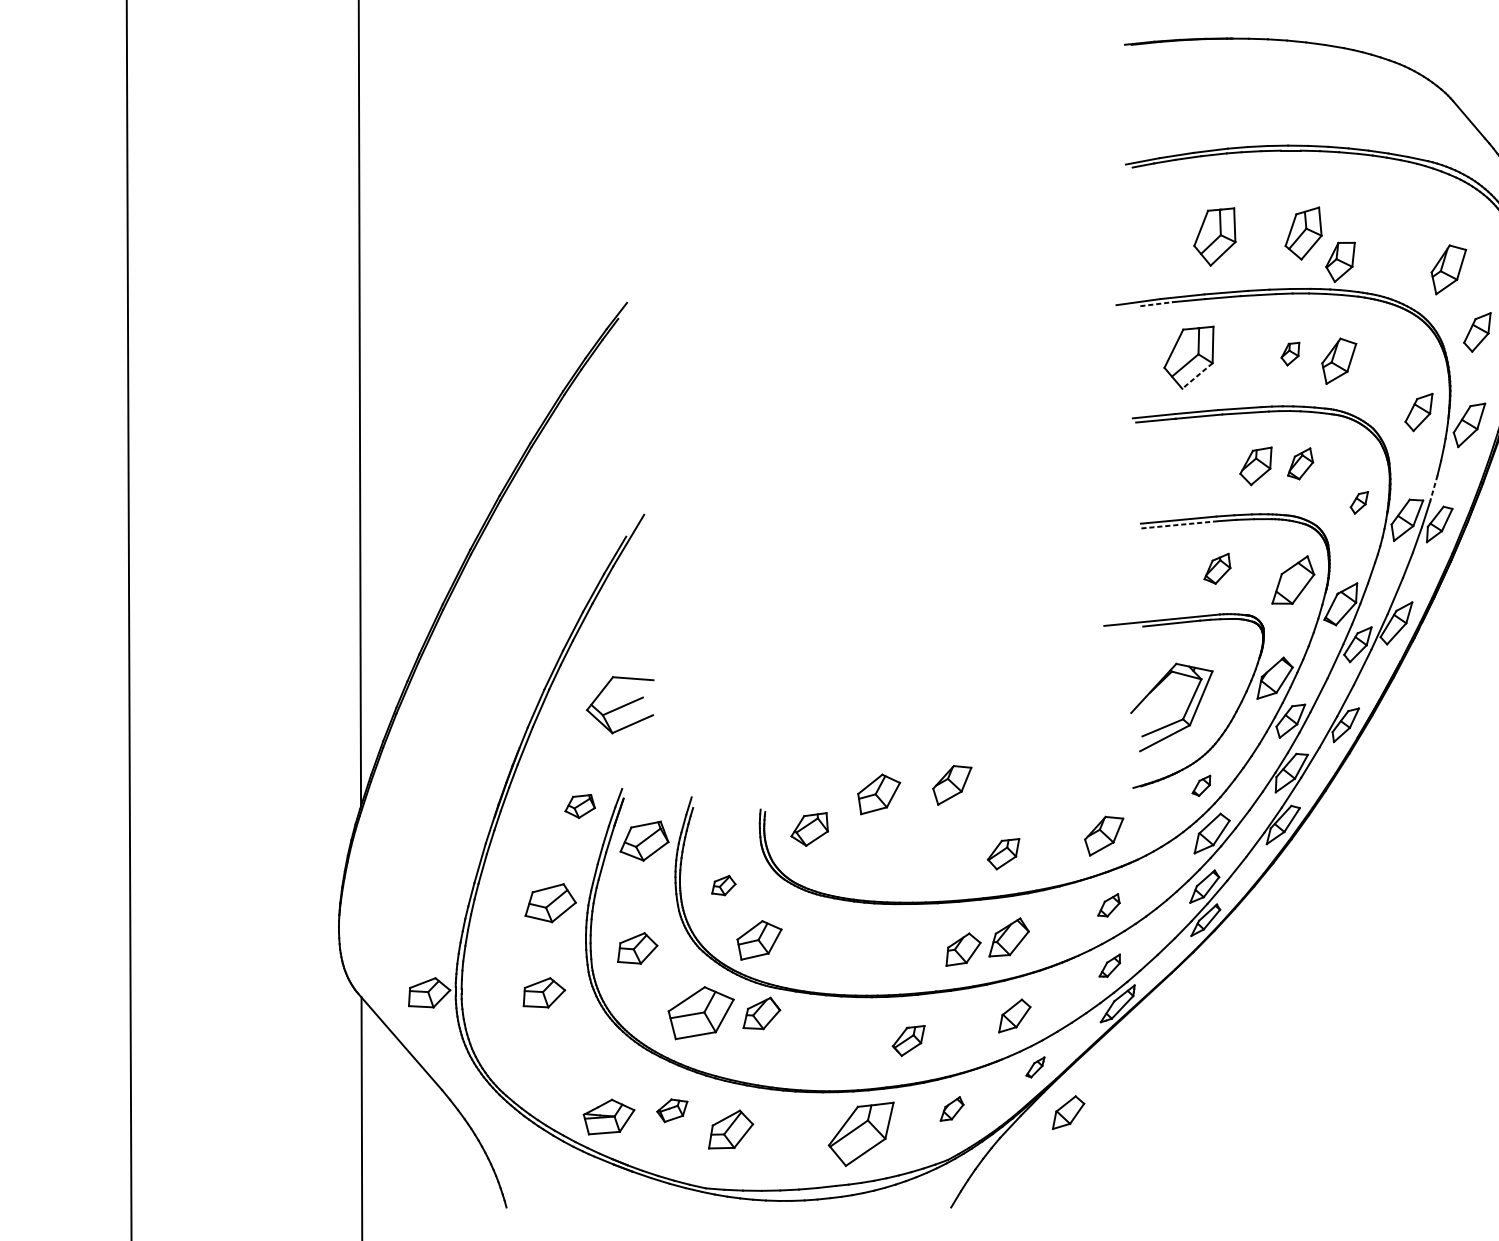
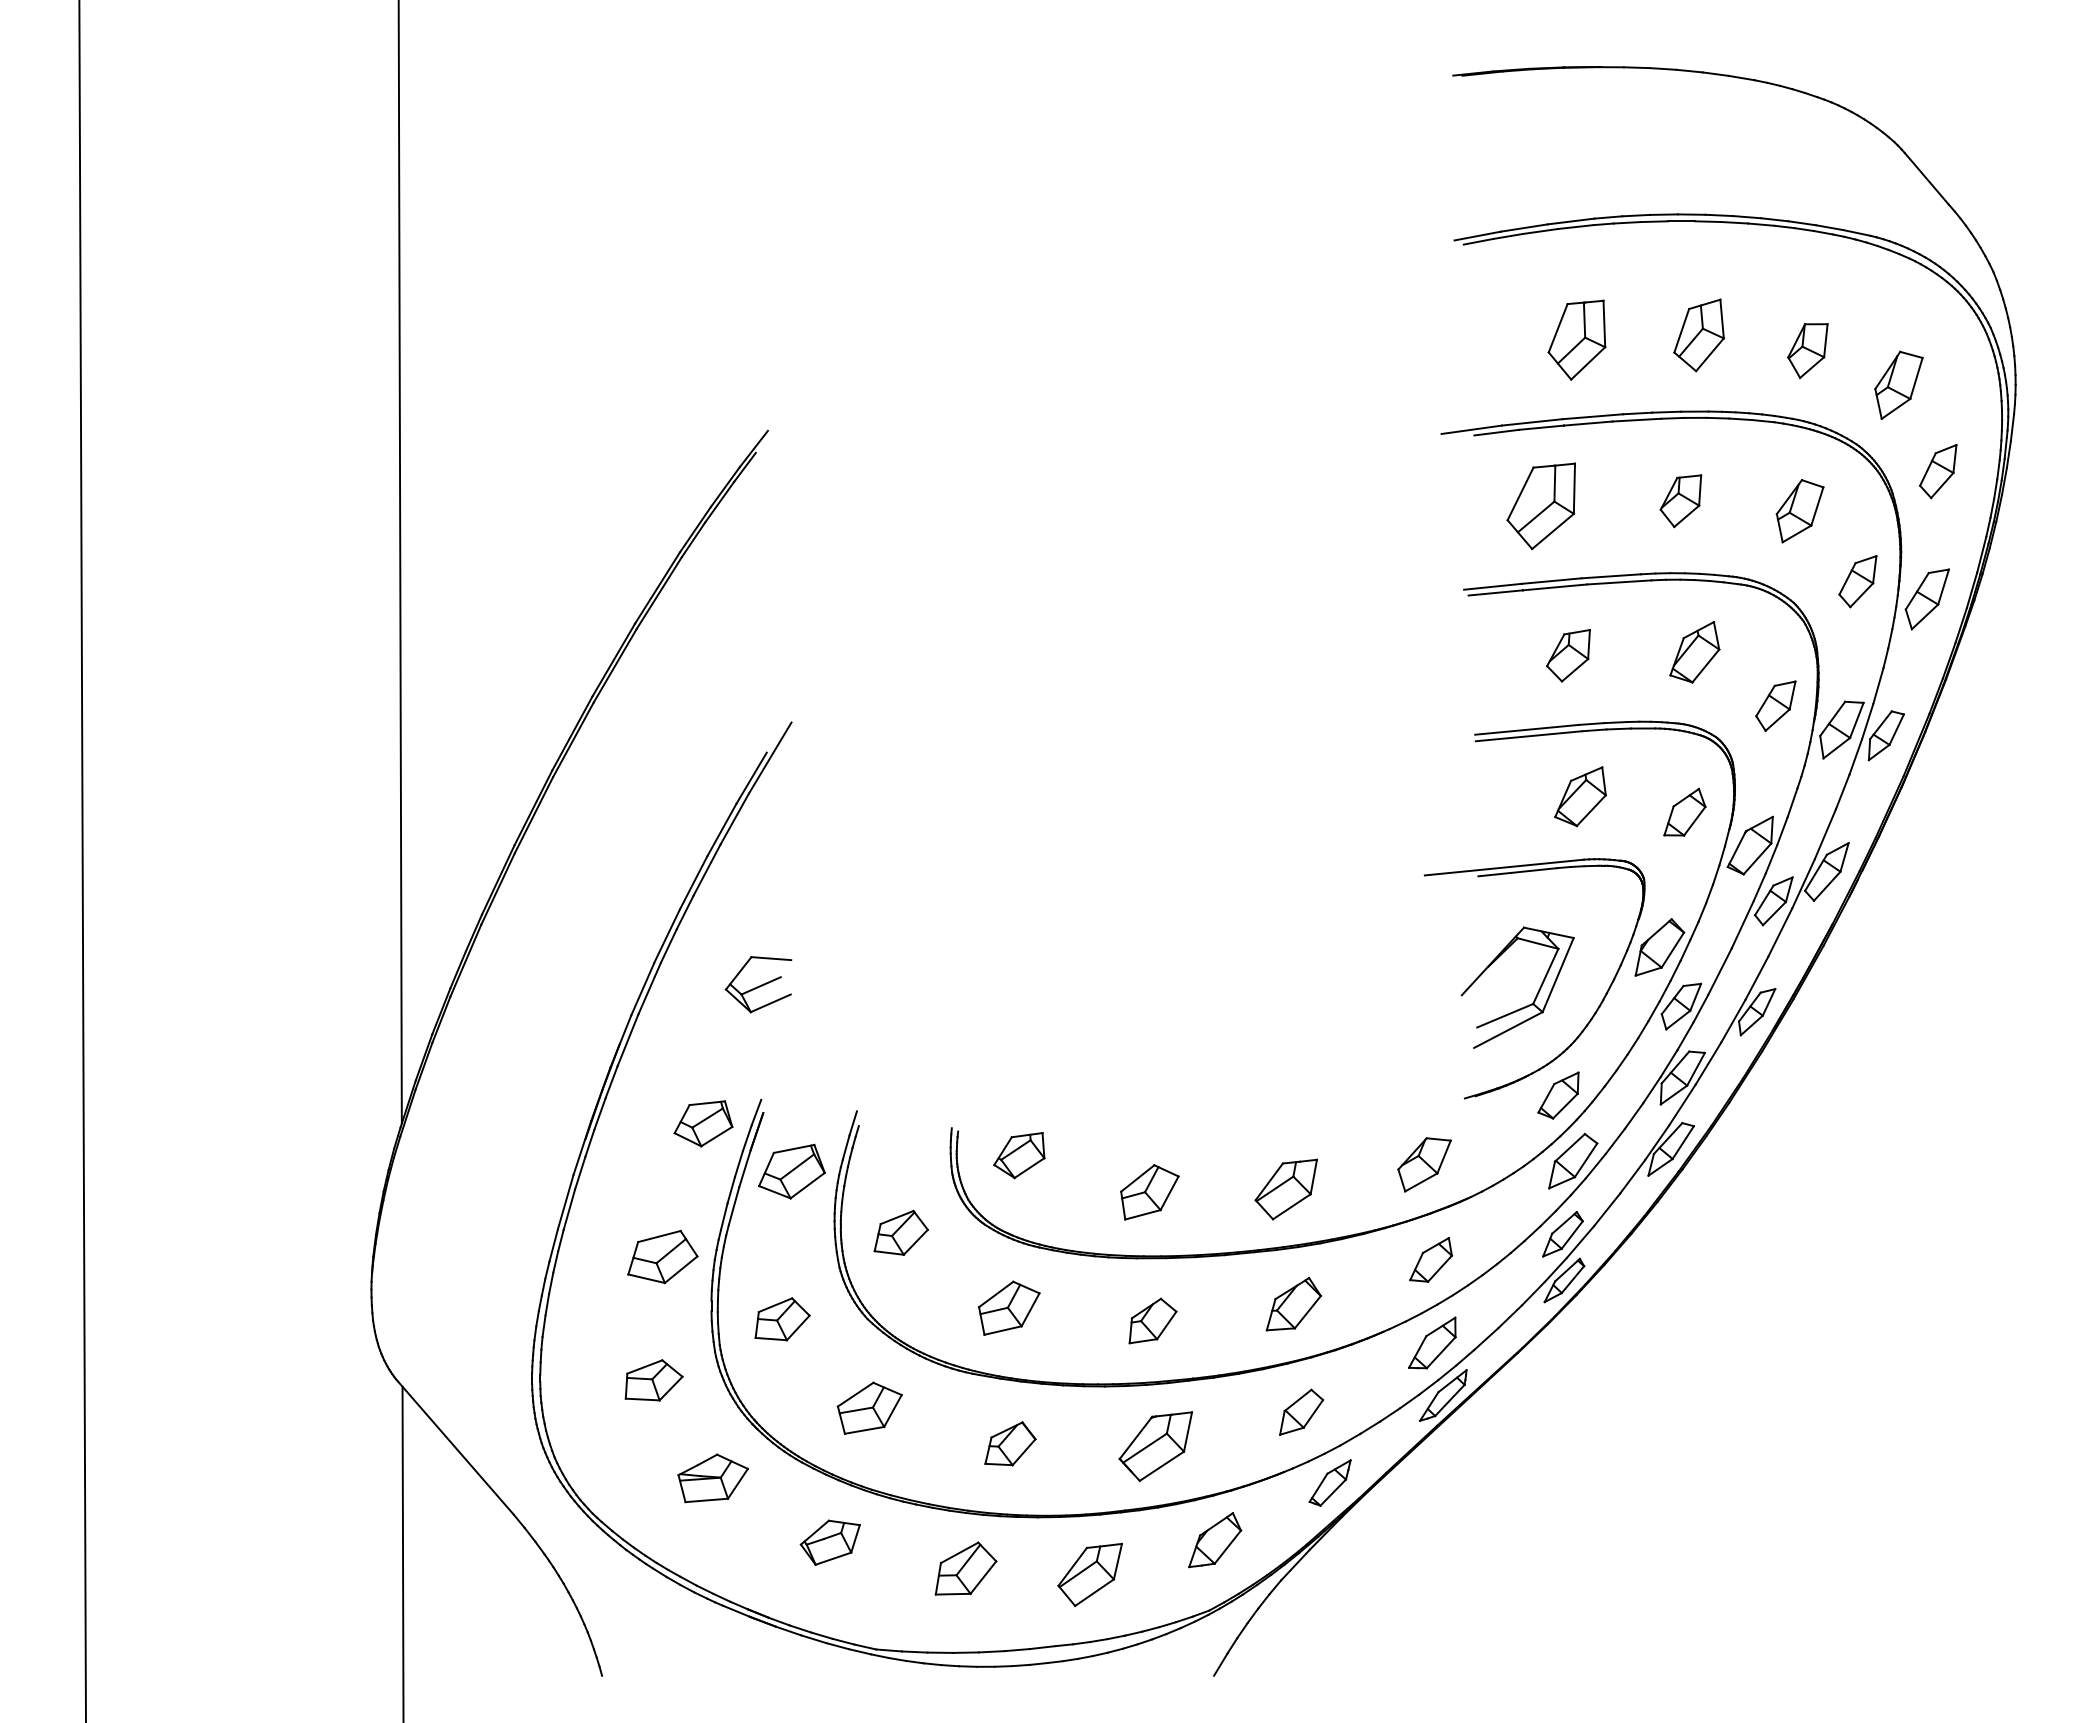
part: (1340, 261) -> (1807, 350), moved
line: (1156, 304) -> (1496, 432), dashed -> solid
part: (1290, 354) -> (1680, 501), size x1.67
part: (1338, 361) -> (1799, 511), moved
line: (1197, 376) -> (1552, 531), dashed -> solid
part: (1300, 463) -> (1694, 652), size x1.43
part: (1255, 466) -> (1568, 655), moved
line: (1433, 488) -> (1878, 686), dashed -> solid
part: (1359, 502) -> (1775, 705), size x1.67
line: (1180, 524) -> (1529, 736), dashed -> solid
part: (1217, 568) -> (1580, 796), size x1.43
part: (1293, 579) -> (1684, 811), size x0.71
part: (620, 705) -> (758, 984), size x0.71
part: (952, 785) -> (1215, 1094), removed
part: (1201, 785) -> (1558, 1095), size x1.67
part: (878, 794) -> (1149, 1192), moved
part: (580, 806) -> (703, 1123), size x1.43
part: (1003, 854) -> (1285, 1189), size x1.43
part: (723, 885) -> (900, 1232), size x1.67
part: (1109, 905) -> (1431, 1259), size x1.43
part: (759, 939) -> (1009, 1307), moved
part: (963, 949) -> (1152, 1320), moved
part: (1109, 965) -> (1432, 1342), size x1.67
part: (429, 992) -> (495, 1380), removed
part: (700, 1012) -> (869, 1407), size x0.71
part: (761, 1013) -> (1010, 1443), moved
part: (908, 1040) -> (1155, 1446), size x1.67
part: (1035, 1067) -> (1329, 1482), size x1.67
part: (952, 1109) -> (1215, 1540), size x1.67
part: (671, 1110) -> (829, 1542), size x1.43
part: (1068, 1112) -> (1375, 1544), removed
part: (608, 1117) -> (712, 1478), moved
part: (730, 1129) -> (965, 1568), moved
part: (860, 1133) -> (1089, 1574), size x0.71

